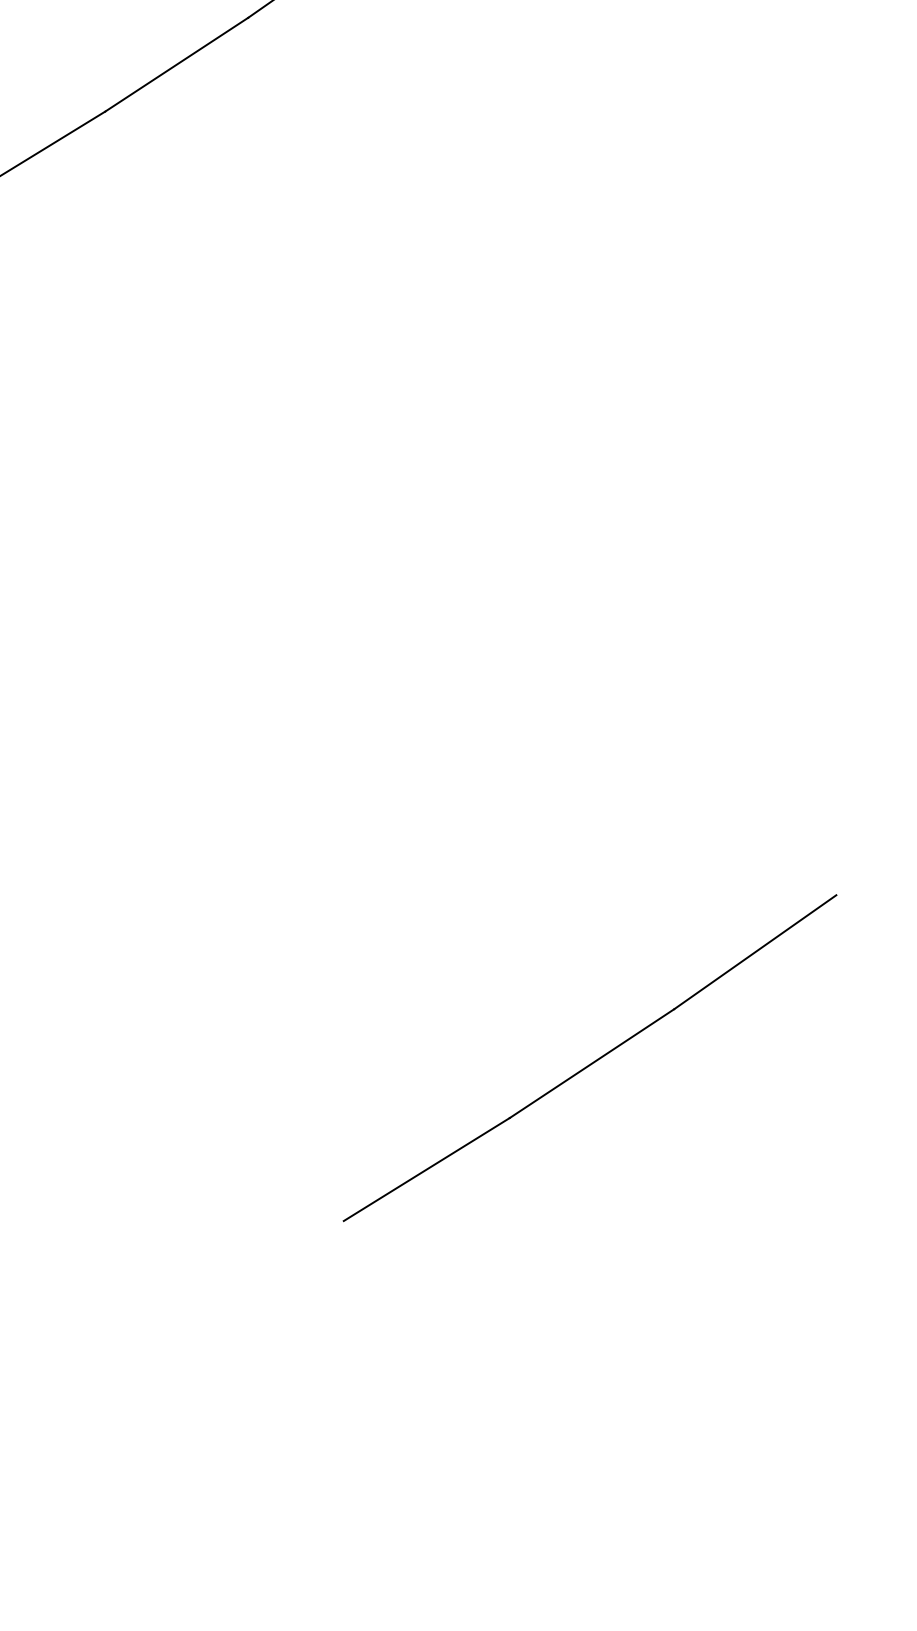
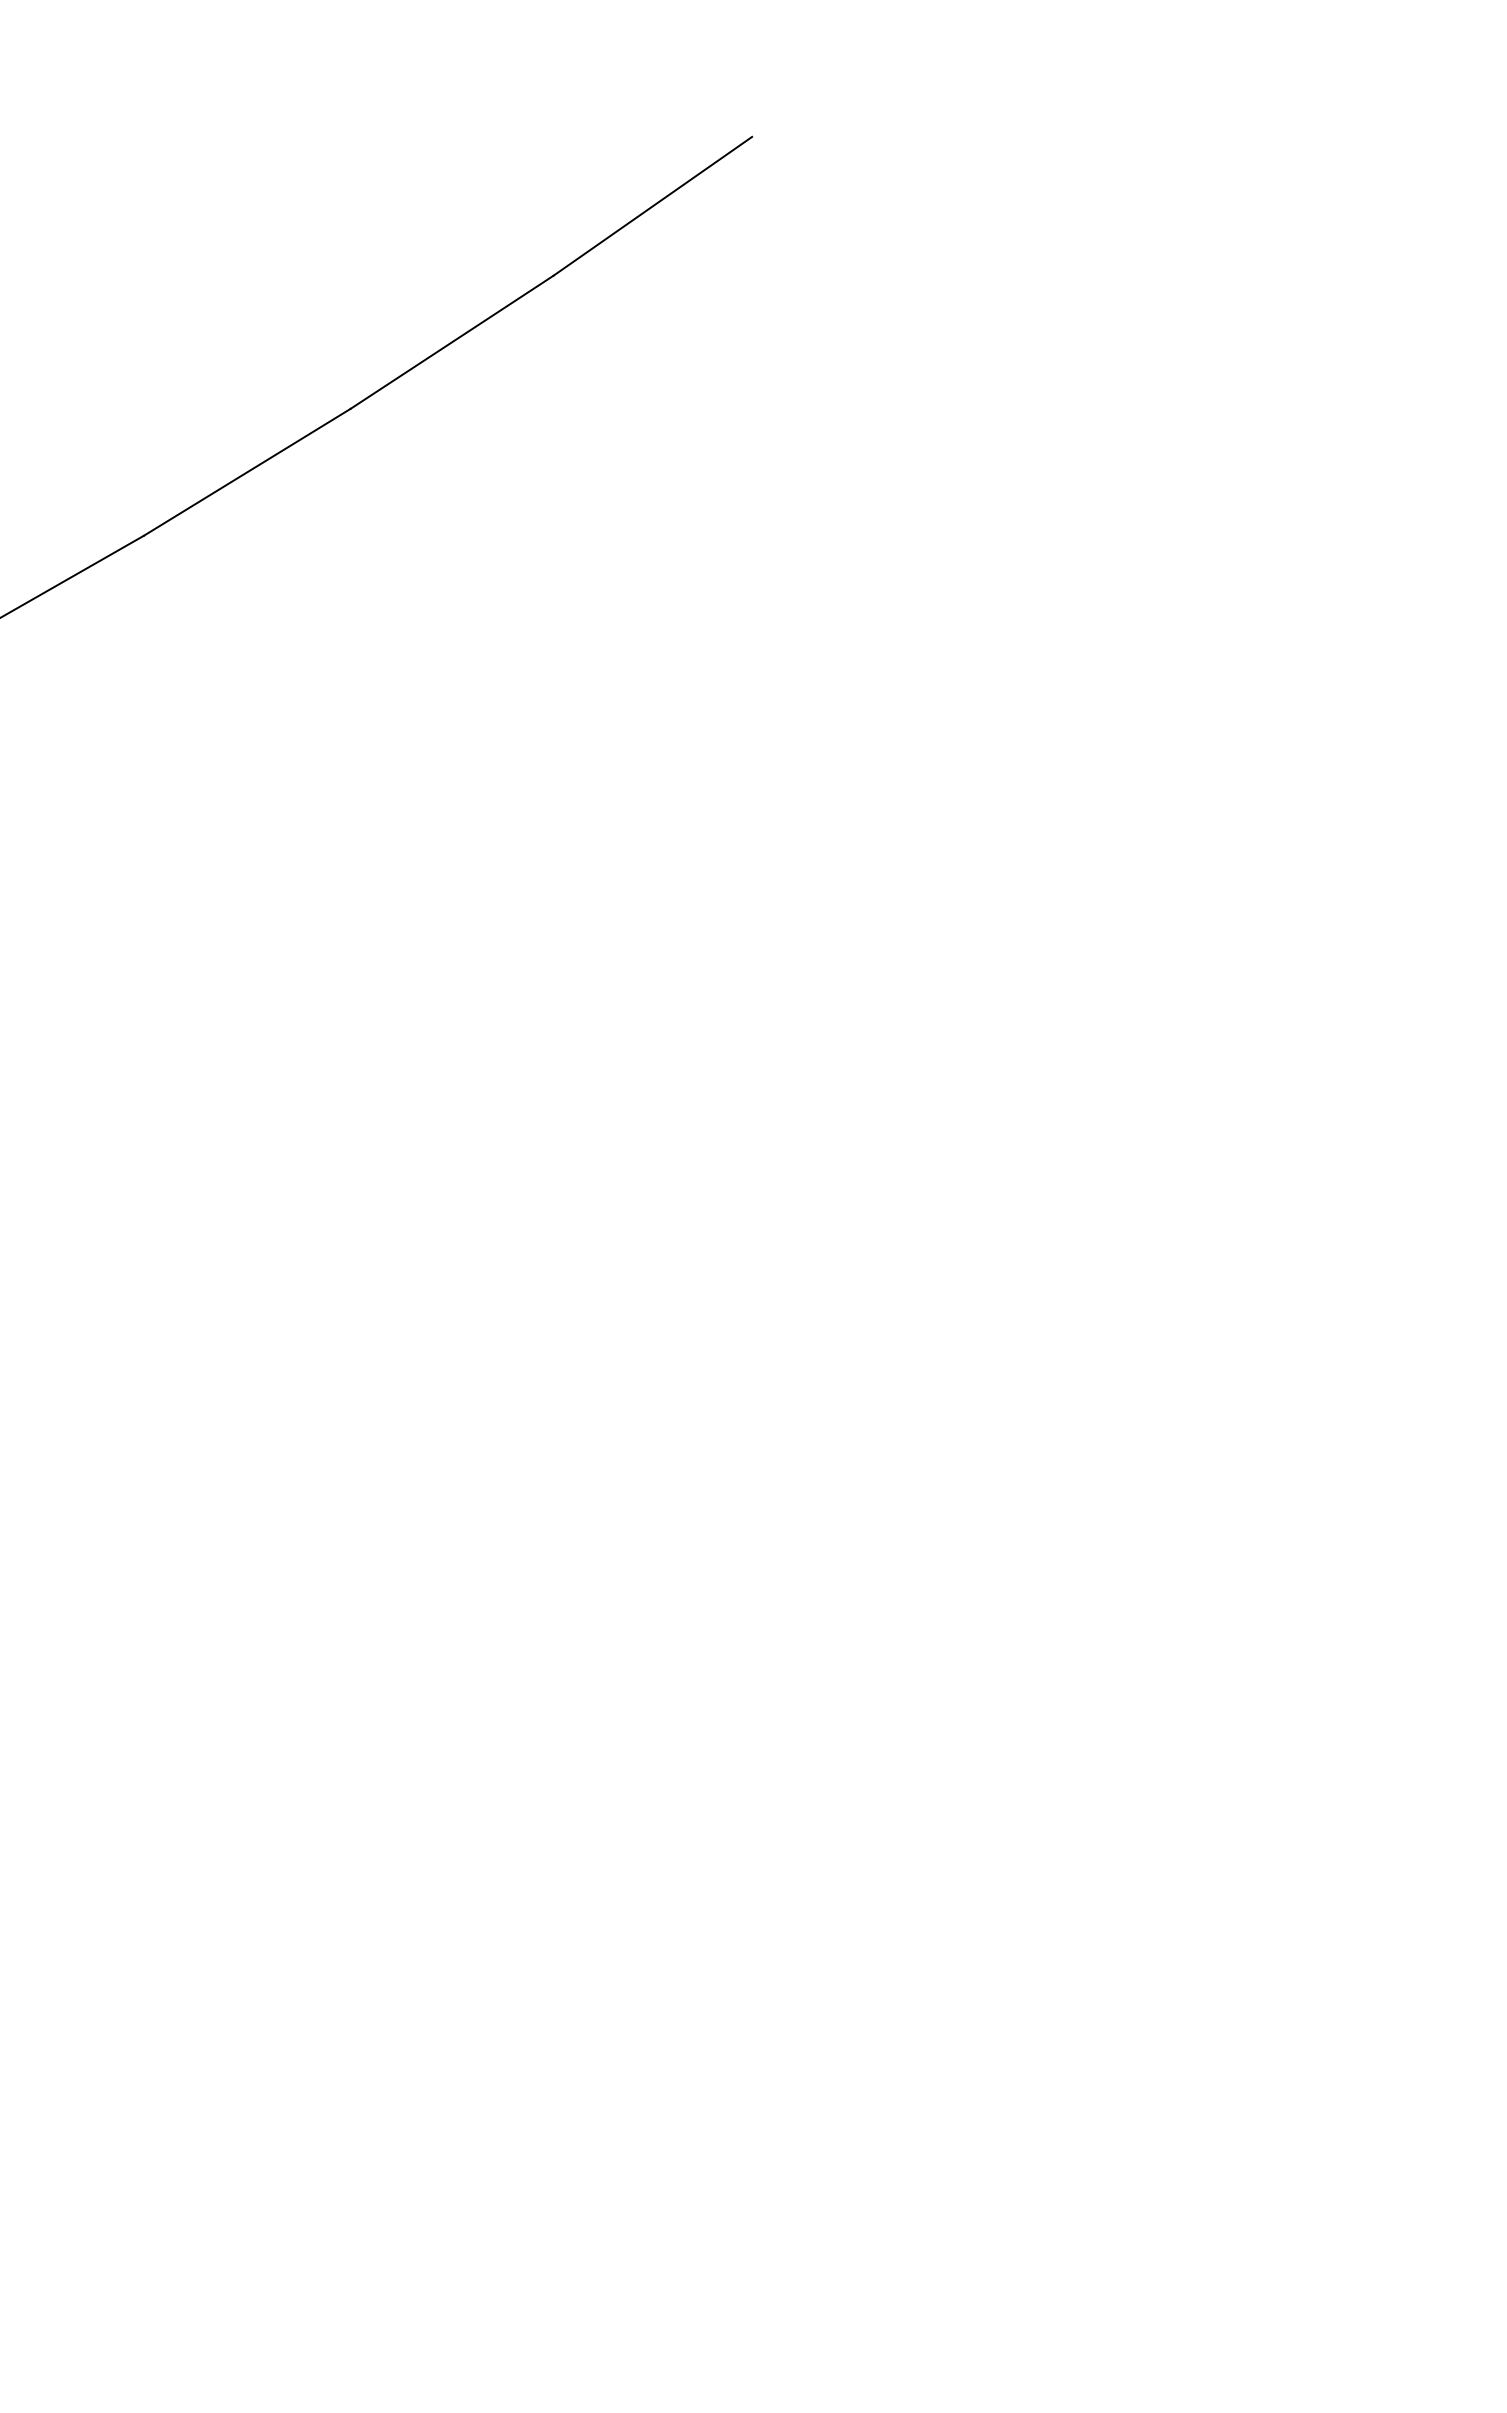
part: (593, 1061) -> (1043, 1756), removed

